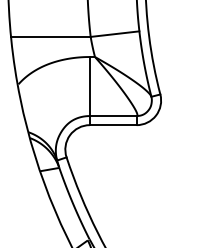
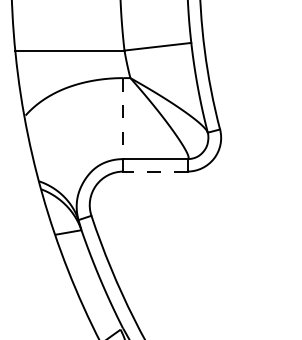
line: (89, 86) -> (123, 118), solid -> dashed
line: (112, 125) -> (154, 171), solid -> dashed

